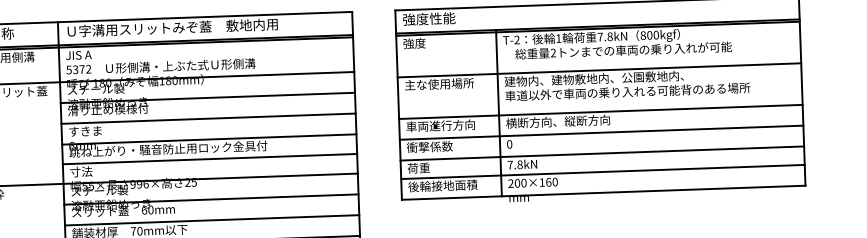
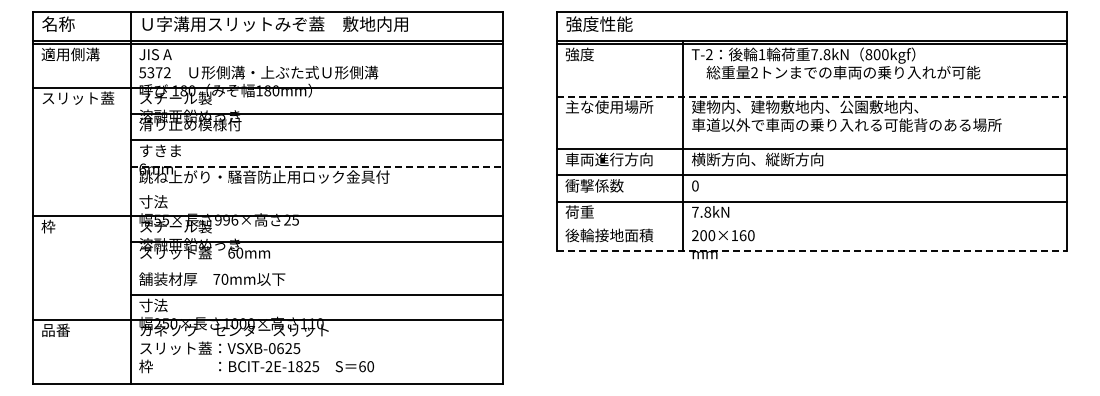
line: (599, 70) -> (812, 96), solid -> dashed
line: (209, 139) -> (316, 166), solid -> dashed
line: (209, 159) -> (316, 191), removed
line: (603, 171) -> (812, 224), removed
line: (604, 192) -> (812, 251), solid -> dashed
line: (212, 220) -> (316, 268), removed

